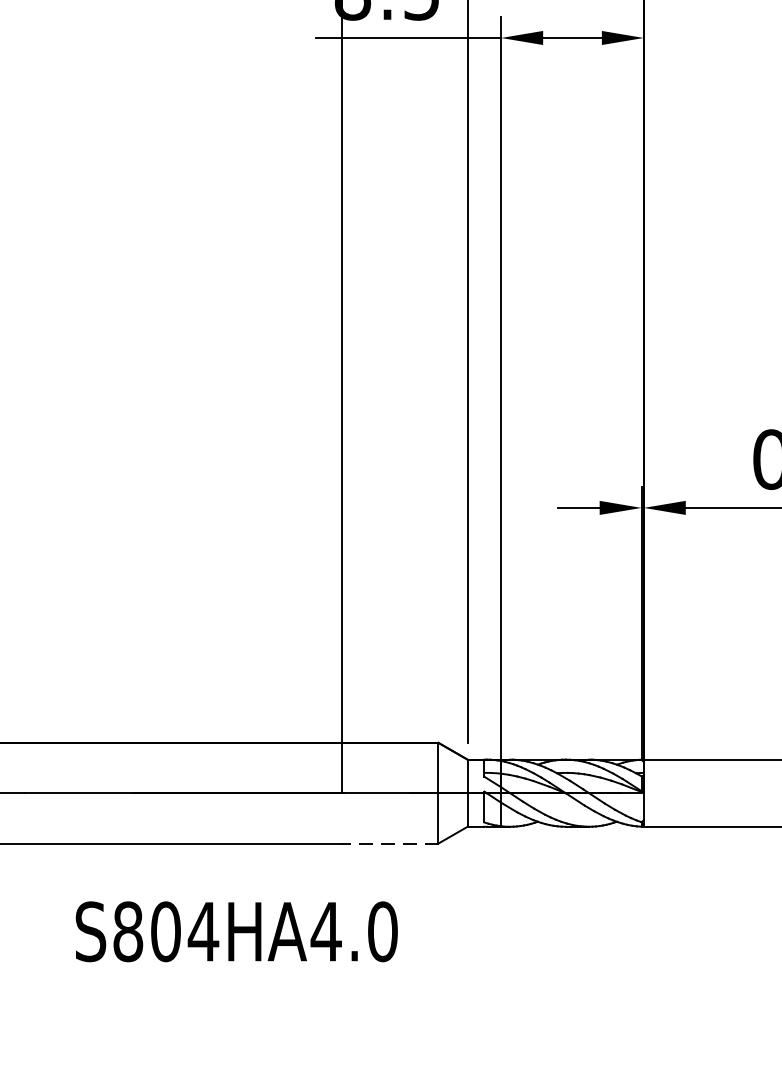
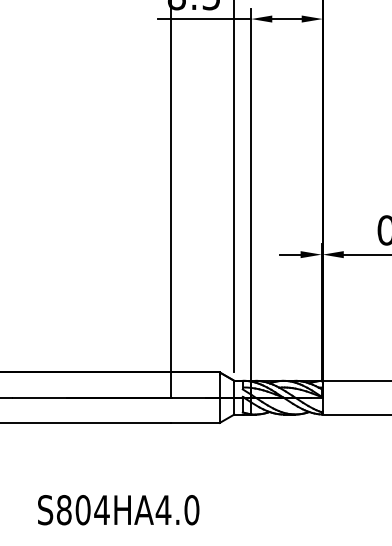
line: (390, 842) -> (195, 422), dashed -> solid
text: (236, 932) -> (118, 510), moved

